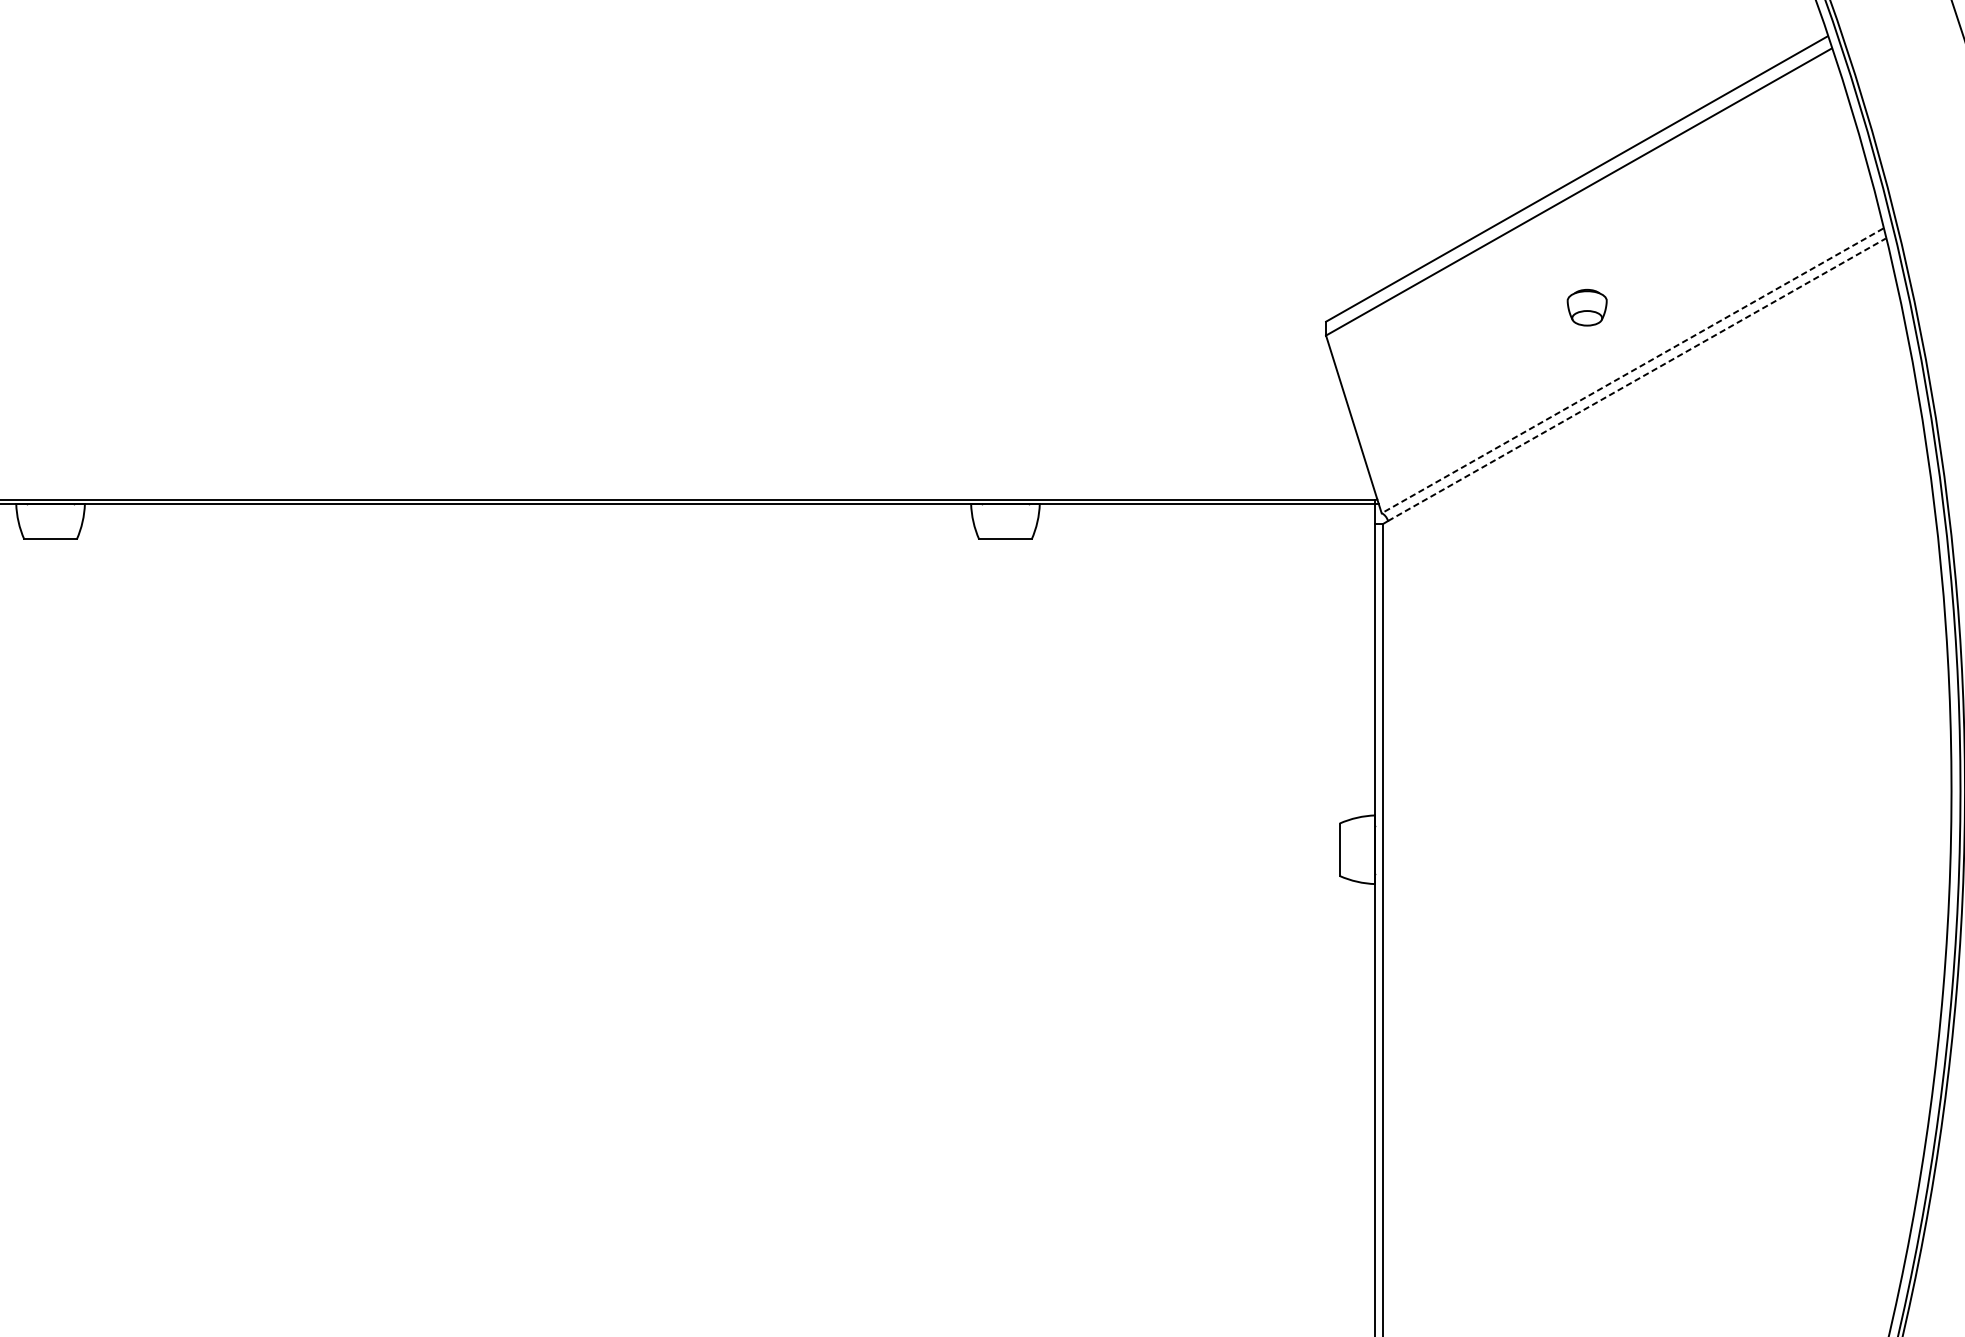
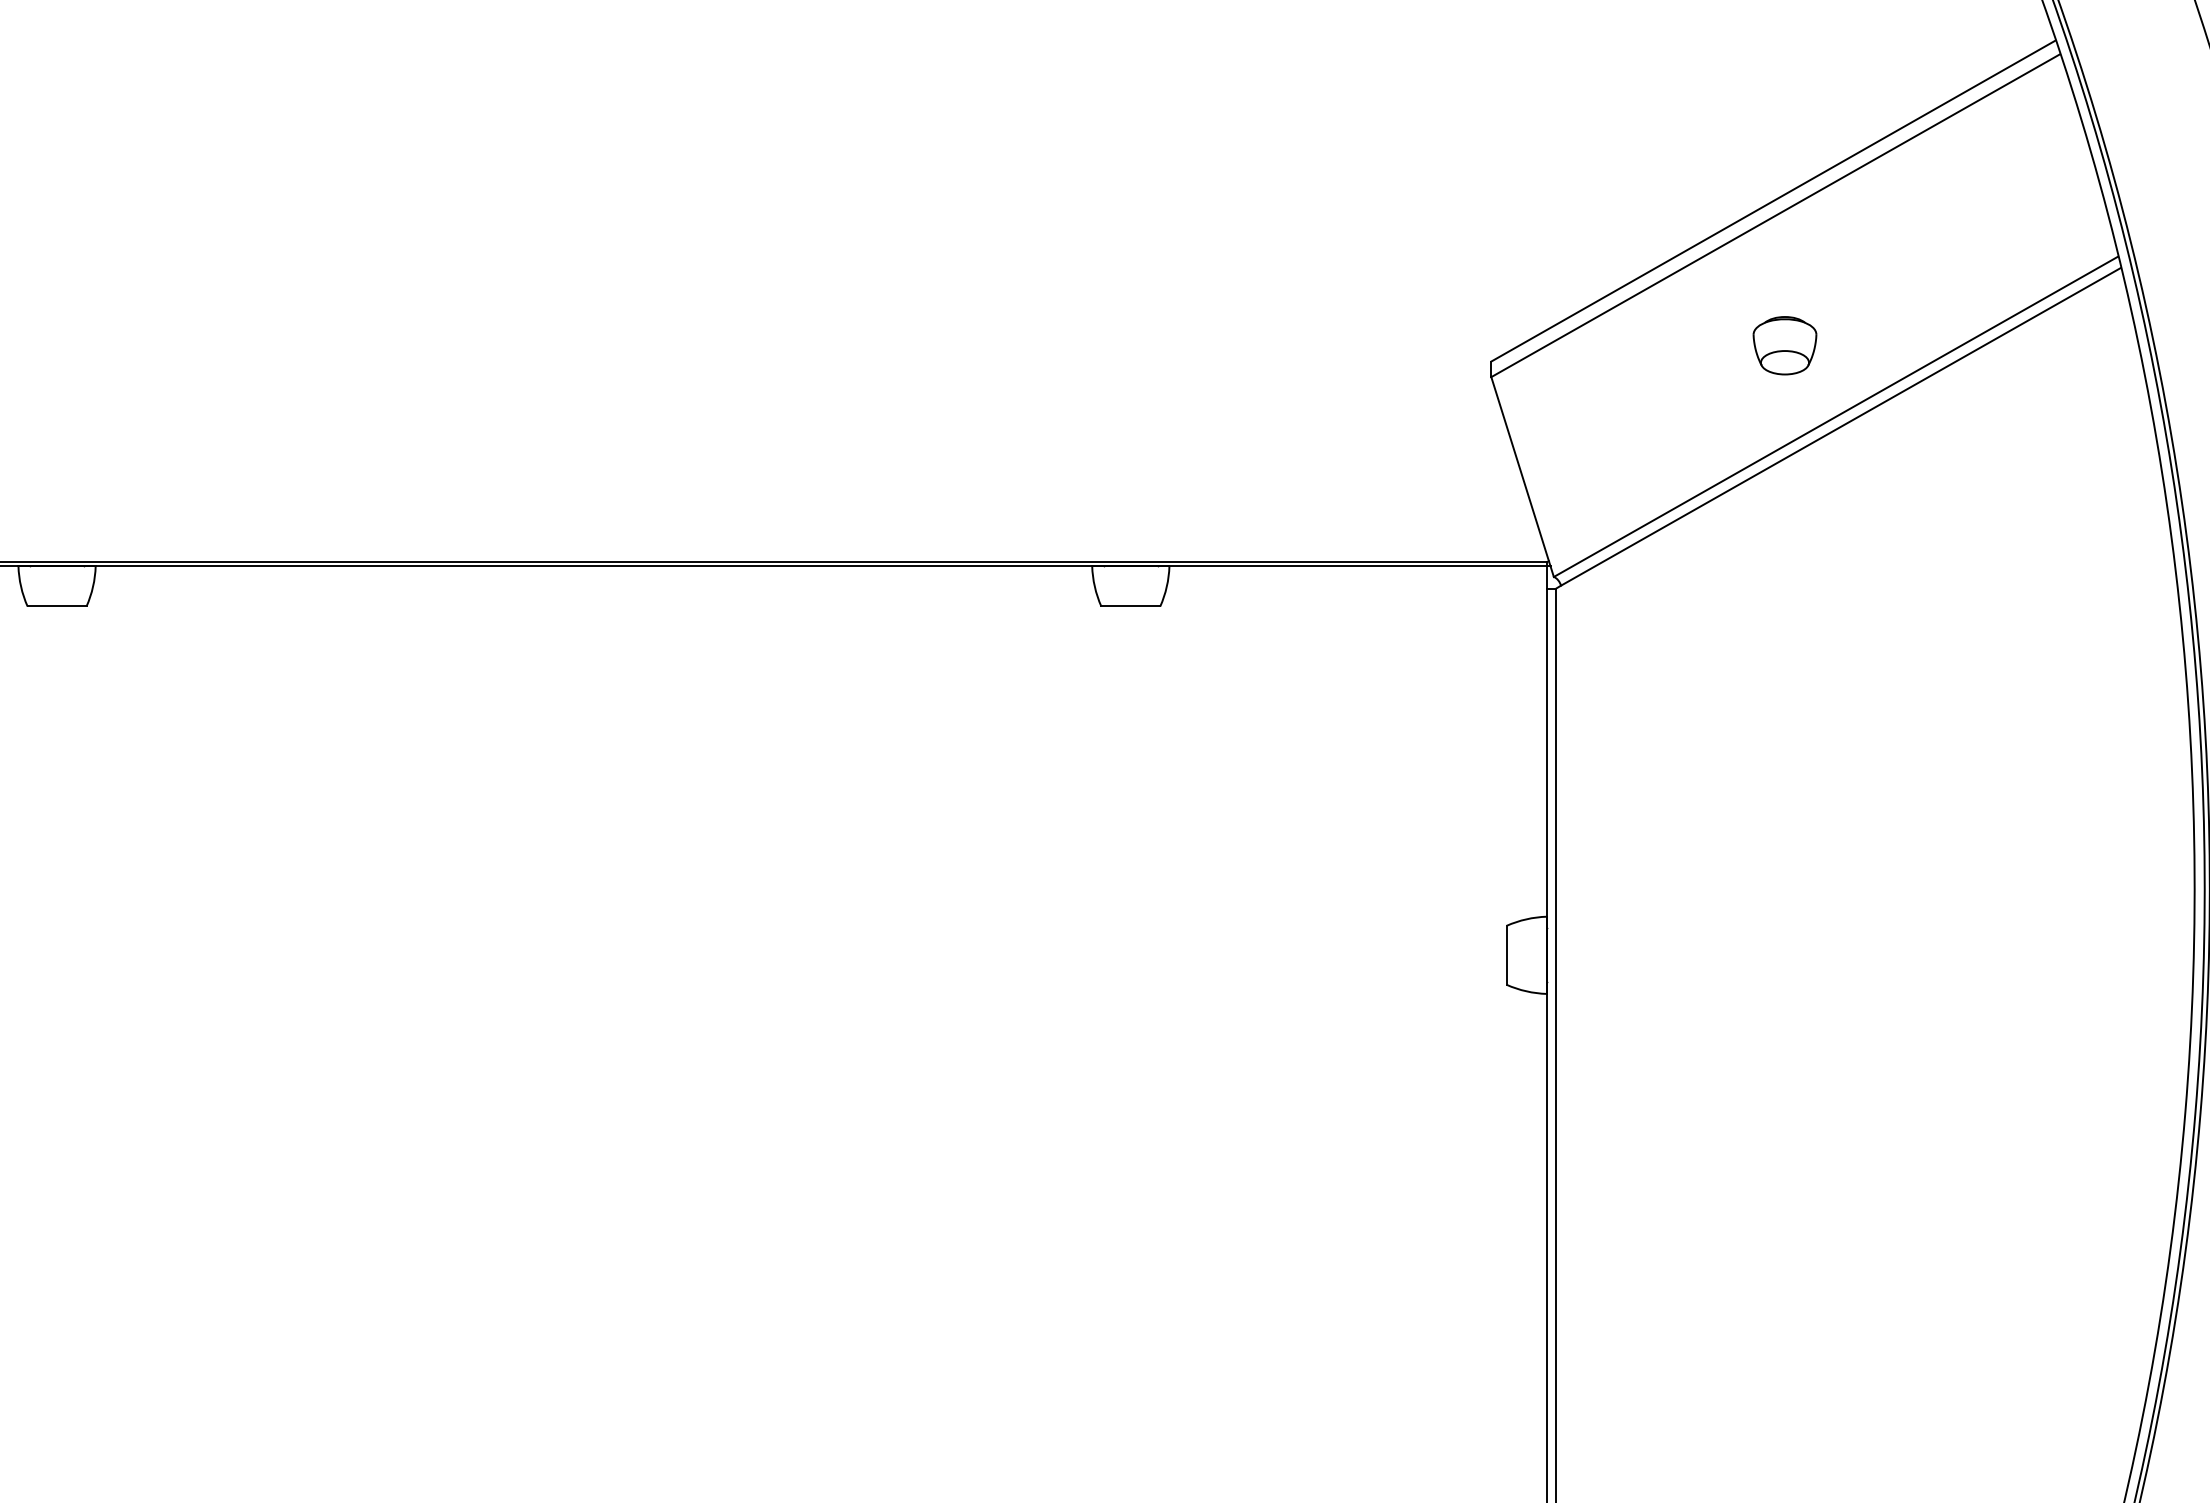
part: (1586, 307) -> (1784, 345), size x1.43
line: (1632, 371) -> (1835, 417), dashed -> solid
line: (1636, 379) -> (1840, 426), dashed -> solid

